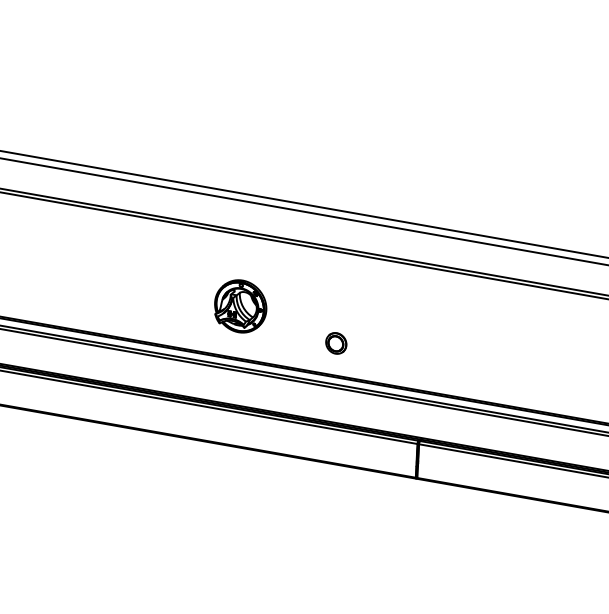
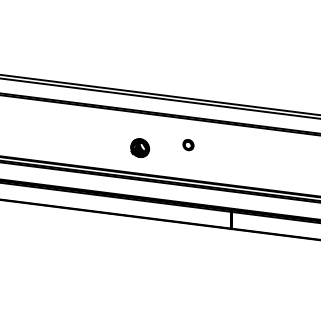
part: (239, 305) -> (139, 147), size x0.7
part: (336, 344) -> (188, 145), moved

